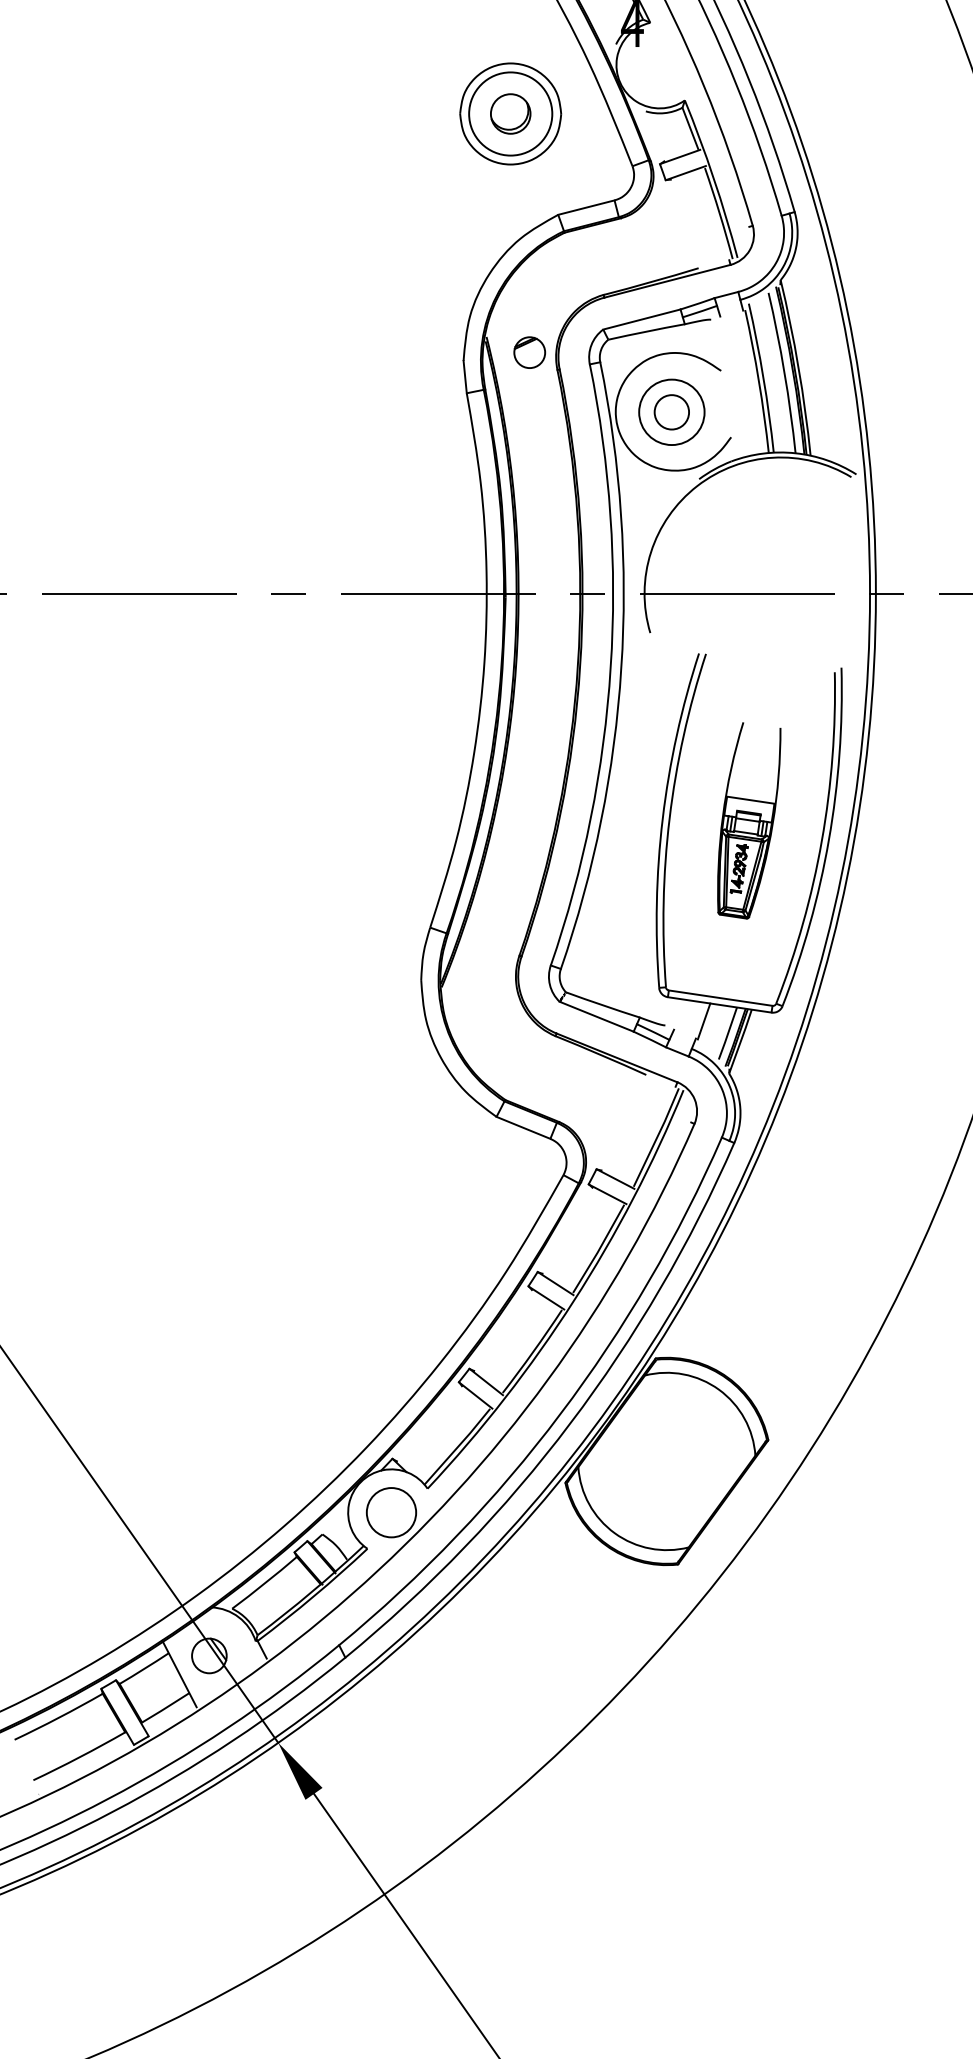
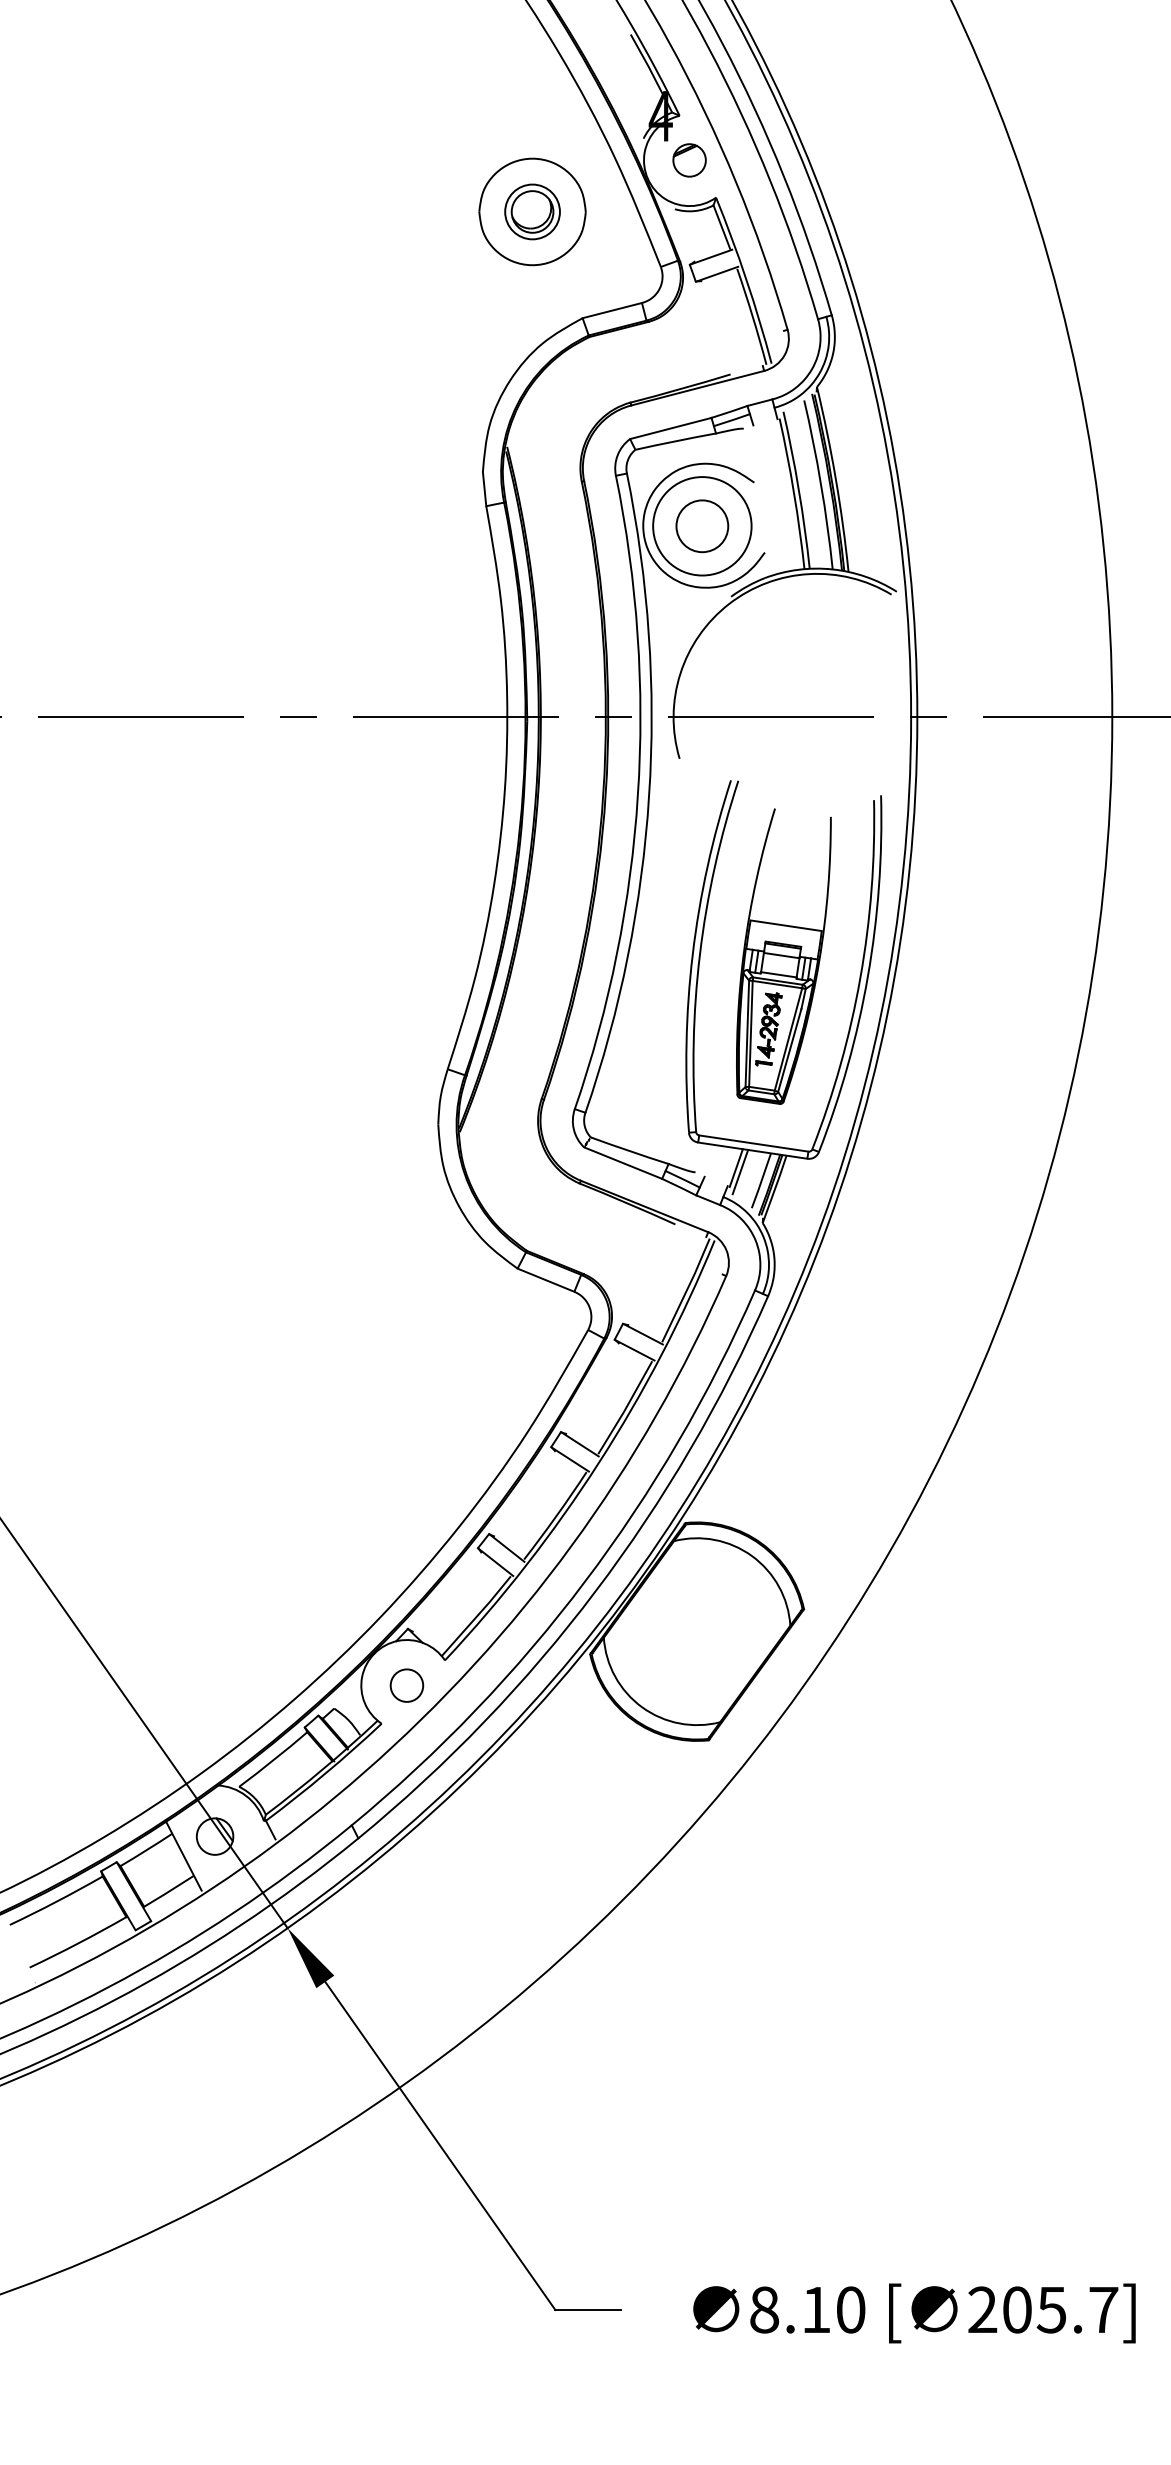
circle: (510, 113) -> (532, 211), size x0.62
part: (529, 352) -> (689, 160), moved
circle: (672, 412) -> (702, 526), size x1.43
circle: (672, 412) -> (702, 526), size x1.43
part: (748, 820) -> (783, 956), size x1.43
line: (708, 1024) -> (740, 1171), added
circle: (391, 1512) -> (406, 1685), size x0.62

